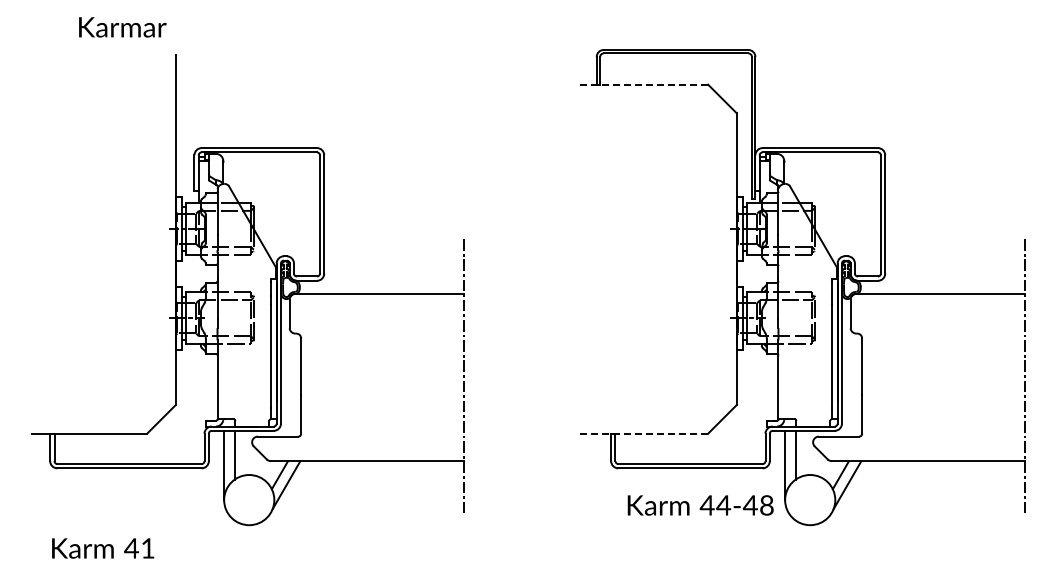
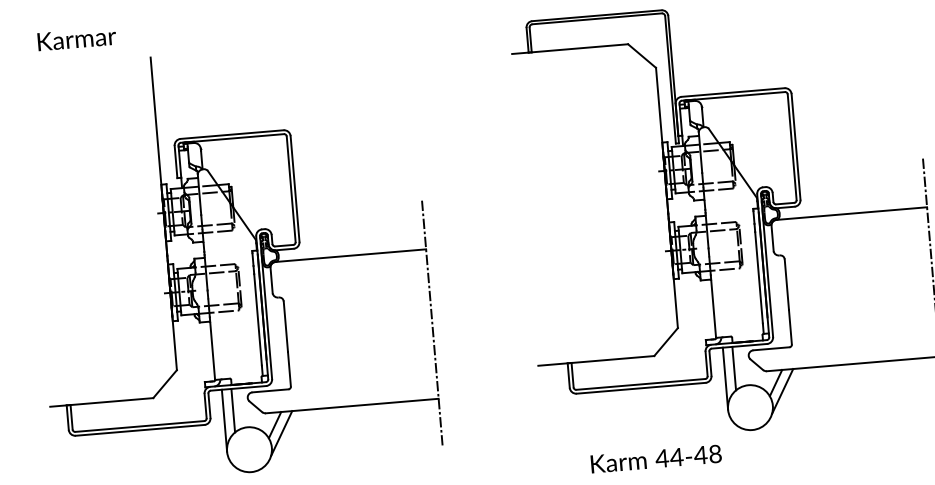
text: (122, 27) -> (76, 39), moved
line: (643, 84) -> (570, 48), dashed -> solid
line: (643, 433) -> (596, 360), dashed -> solid
text: (700, 505) -> (656, 459), moved

